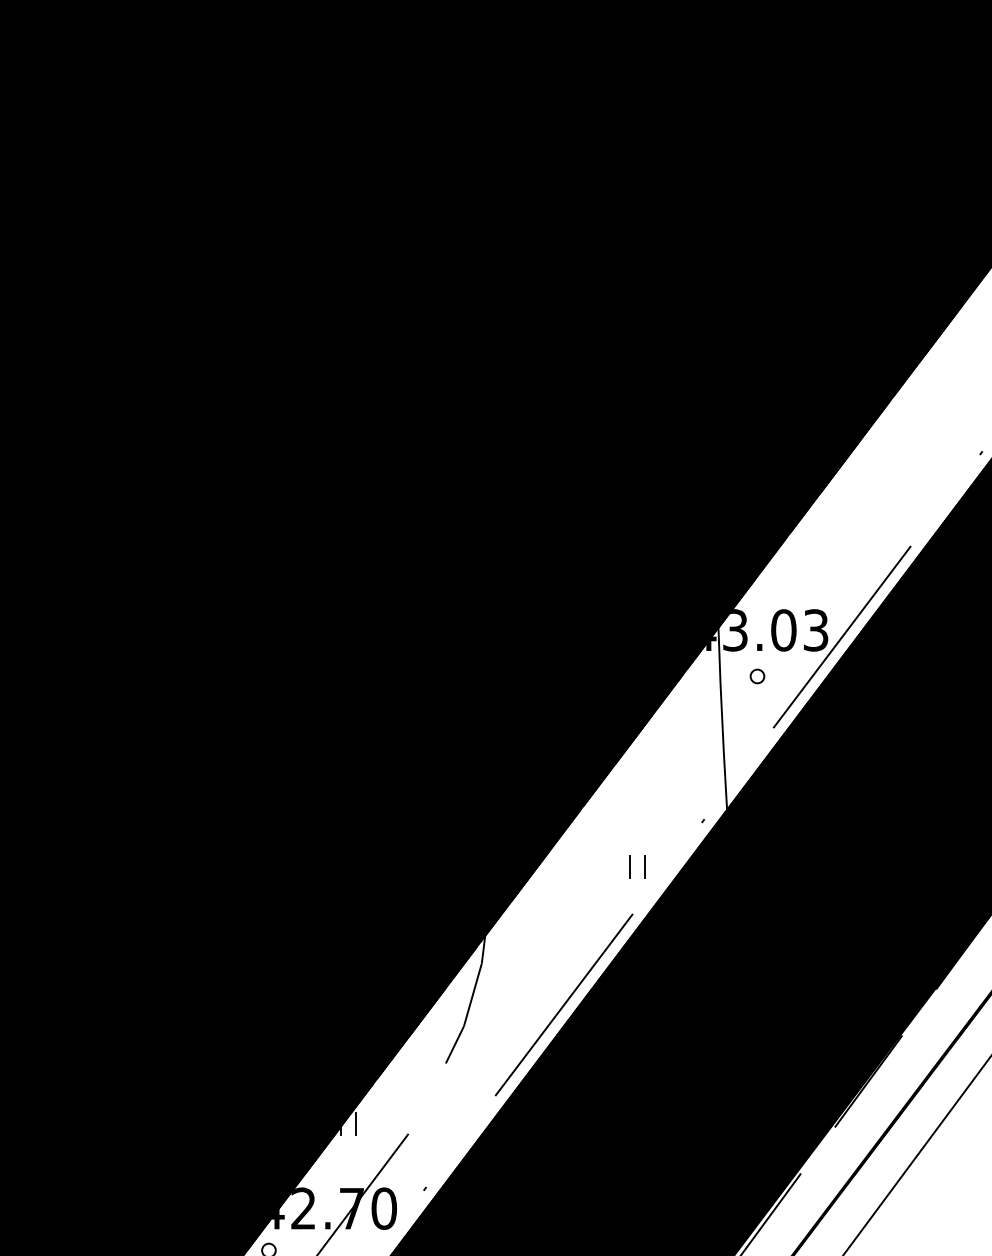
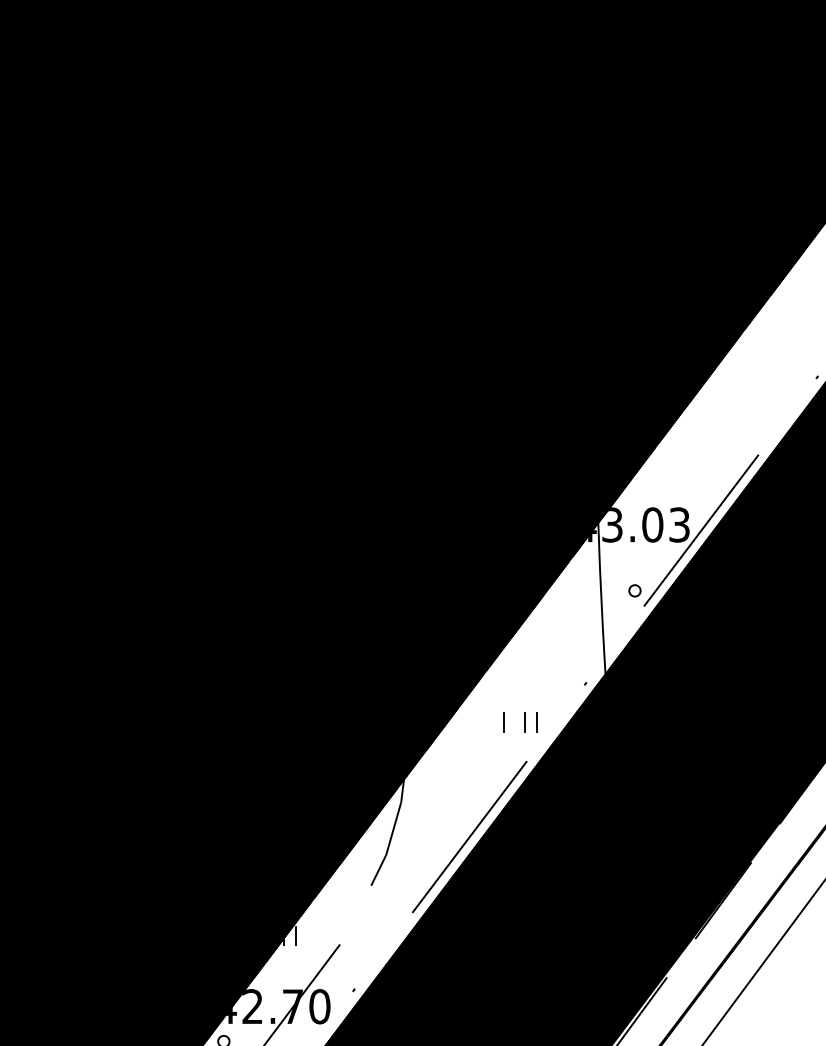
part: (757, 676) -> (634, 590), moved
line: (605, 866) -> (504, 721), added

